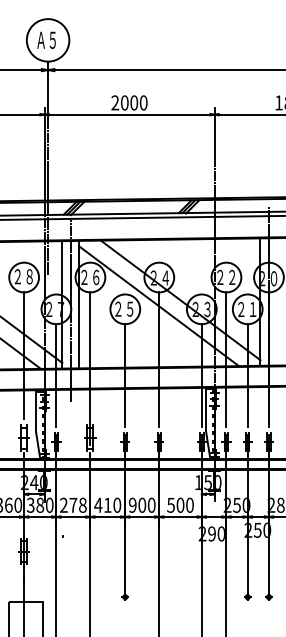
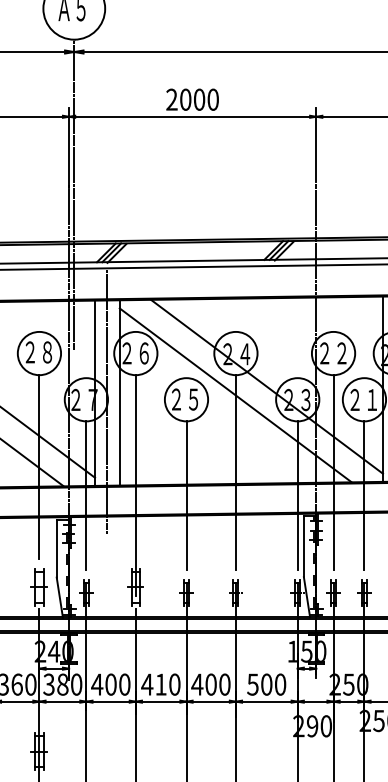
text: (72, 504) -> (109, 683), 278 -> 400
text: (132, 504) -> (196, 683), 900 -> 400

